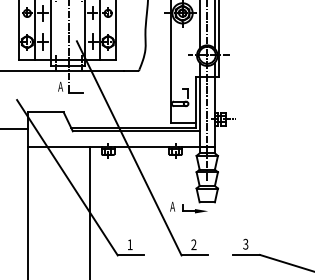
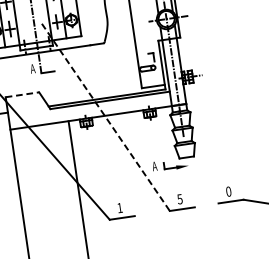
line: (45, 112) -> (22, 95), solid -> dashed
line: (129, 148) -> (106, 117), solid -> dashed
text: (193, 244) -> (179, 199), 2 -> 5
text: (245, 244) -> (228, 191), 3 -> 0

